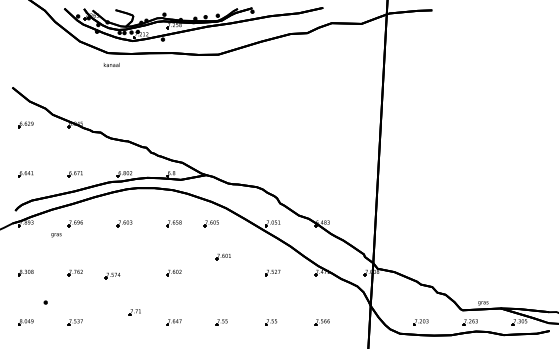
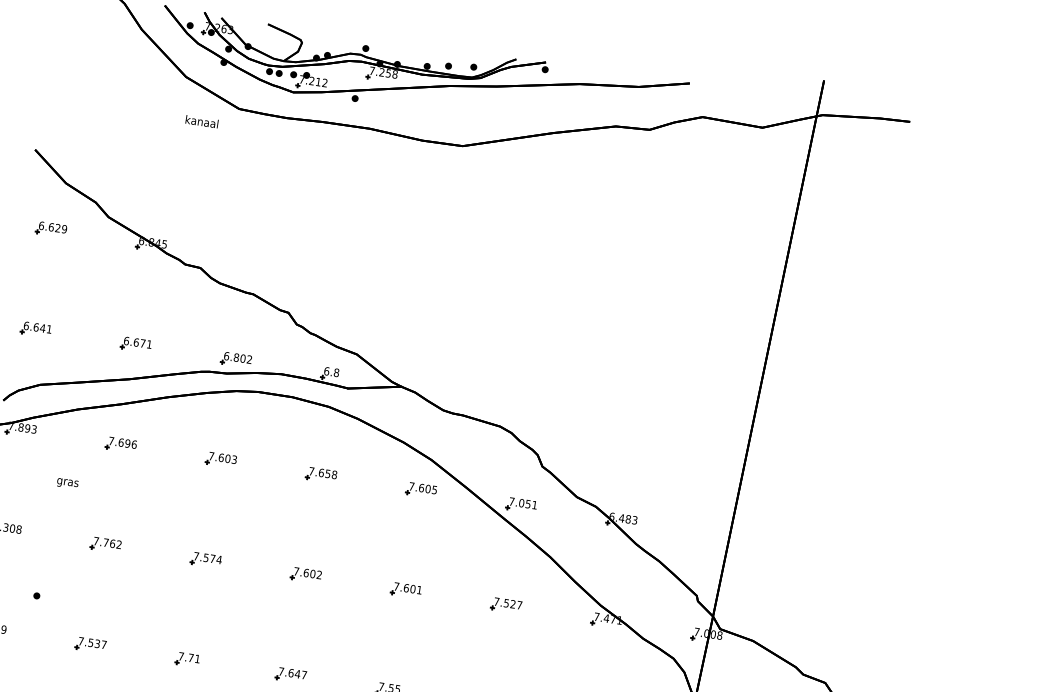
text: (111, 64) -> (201, 120), moved
part: (210, 223) -> (419, 489), moved
text: (56, 235) -> (67, 484), moved
part: (222, 256) -> (404, 589), moved
part: (112, 275) -> (205, 559), moved
part: (134, 312) -> (186, 659), moved

